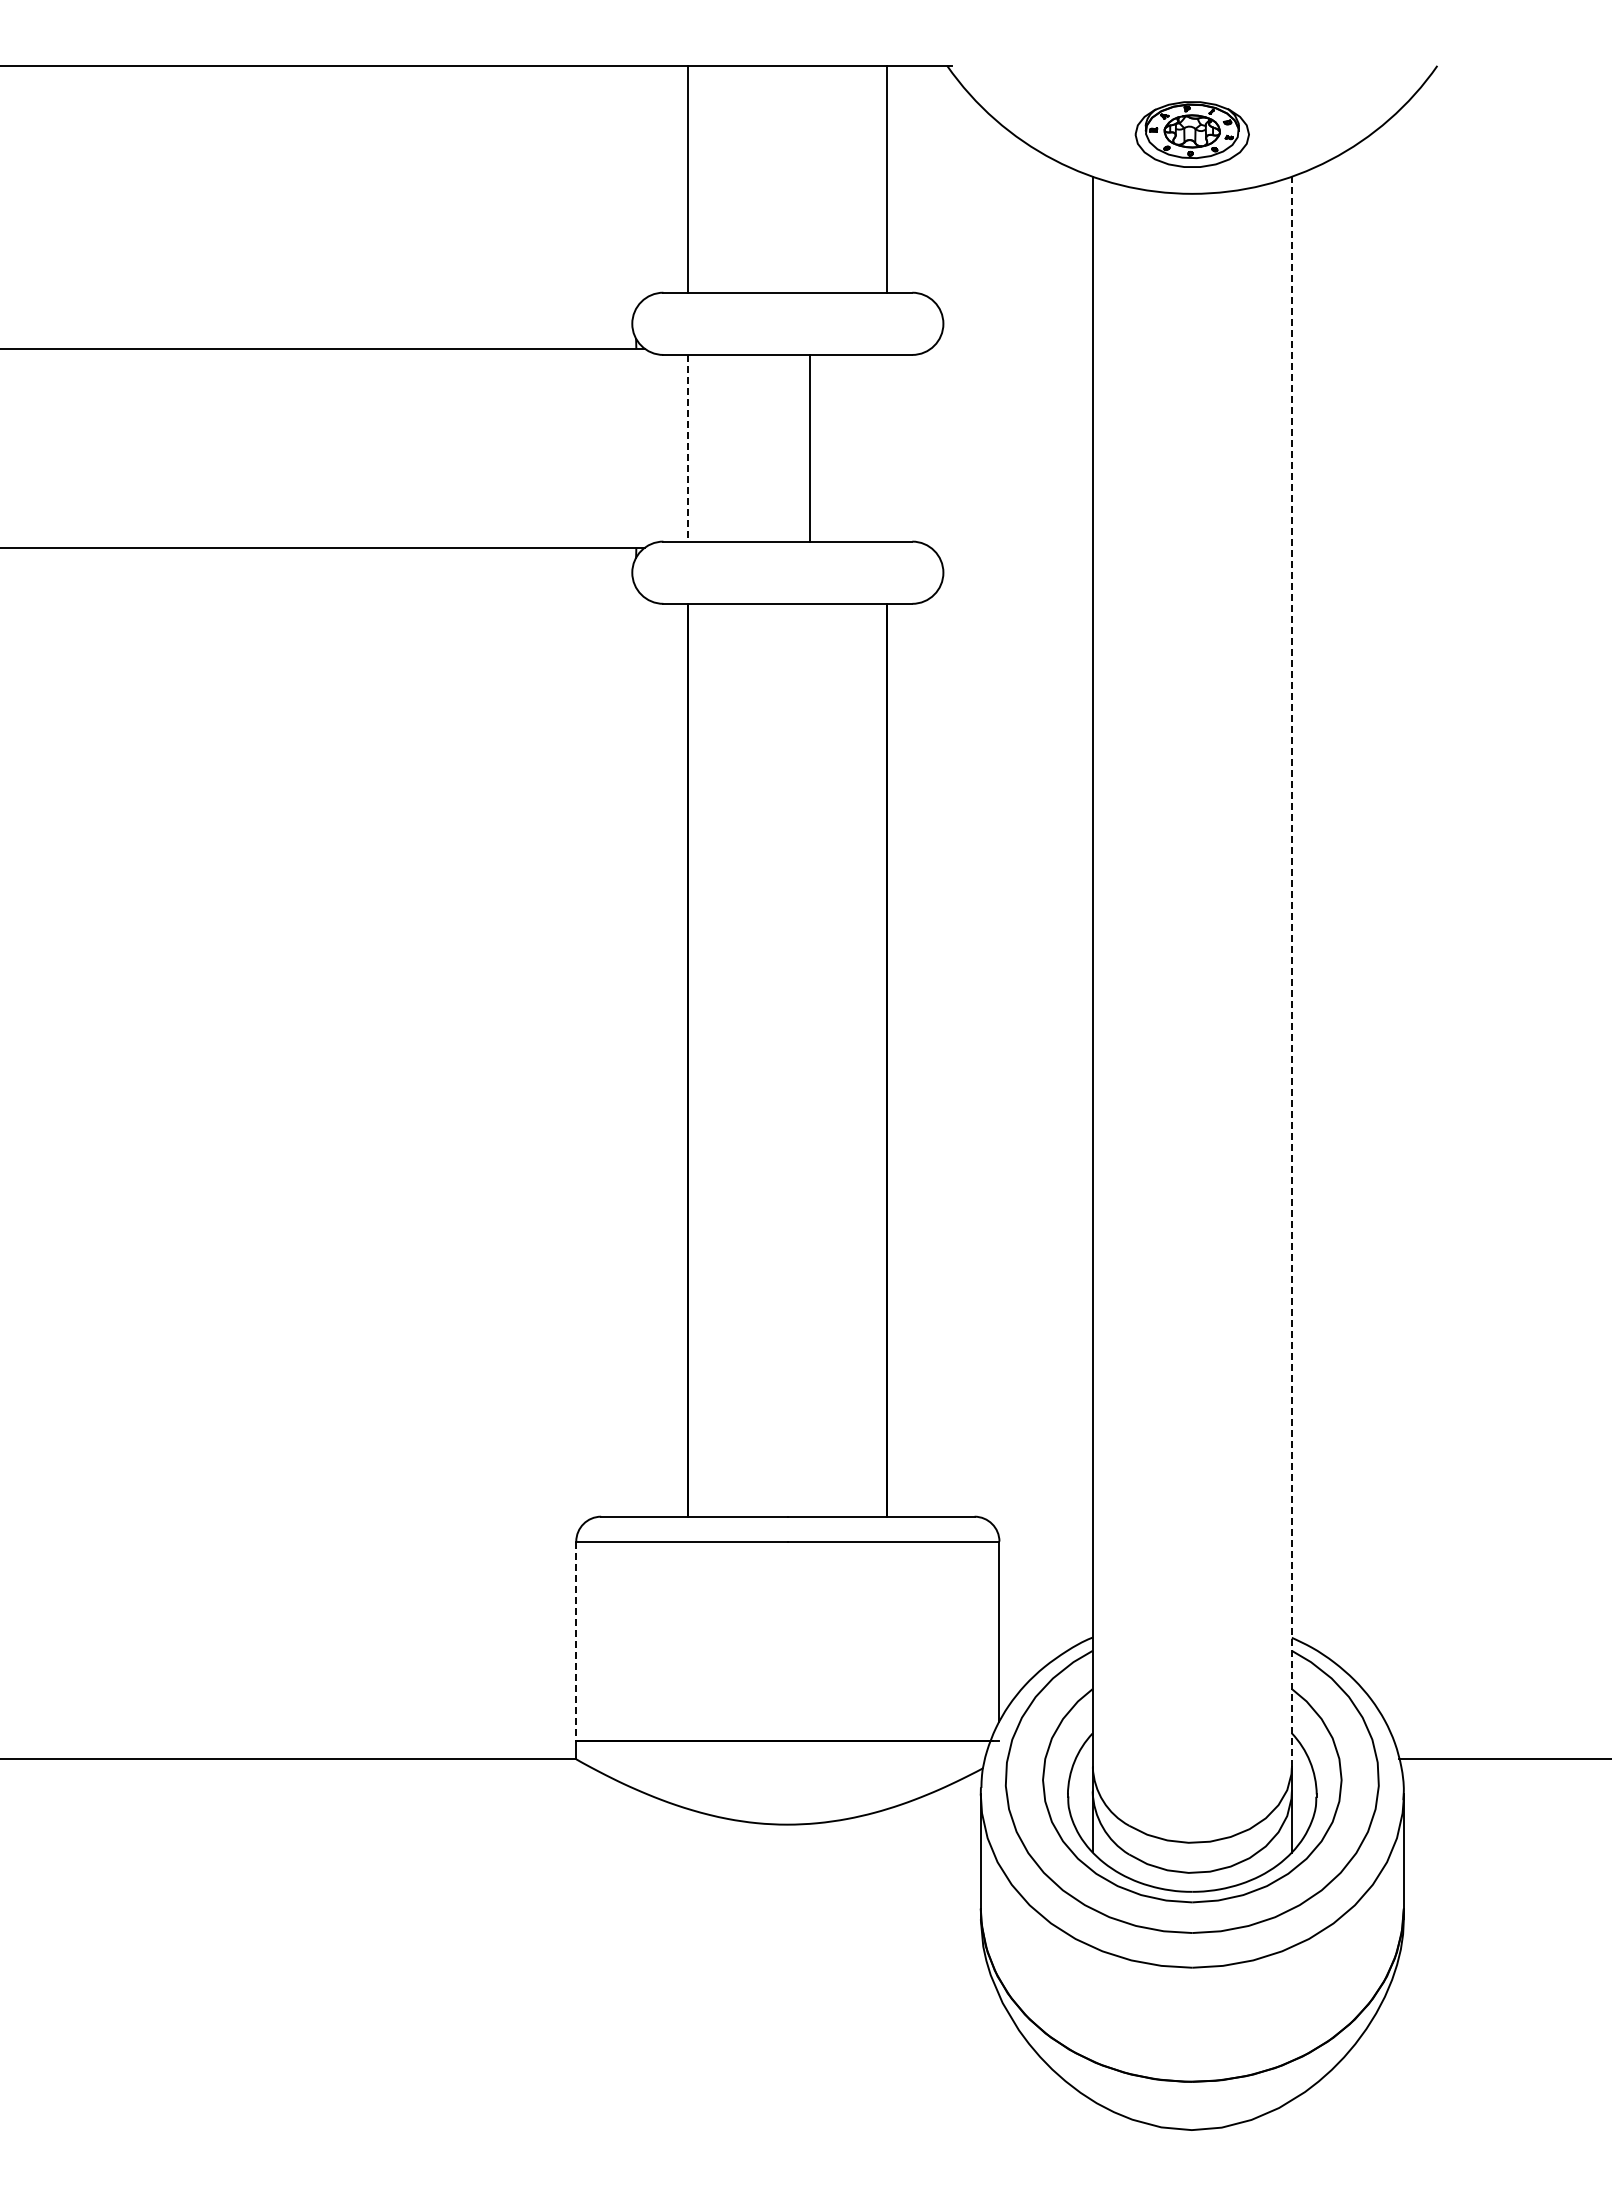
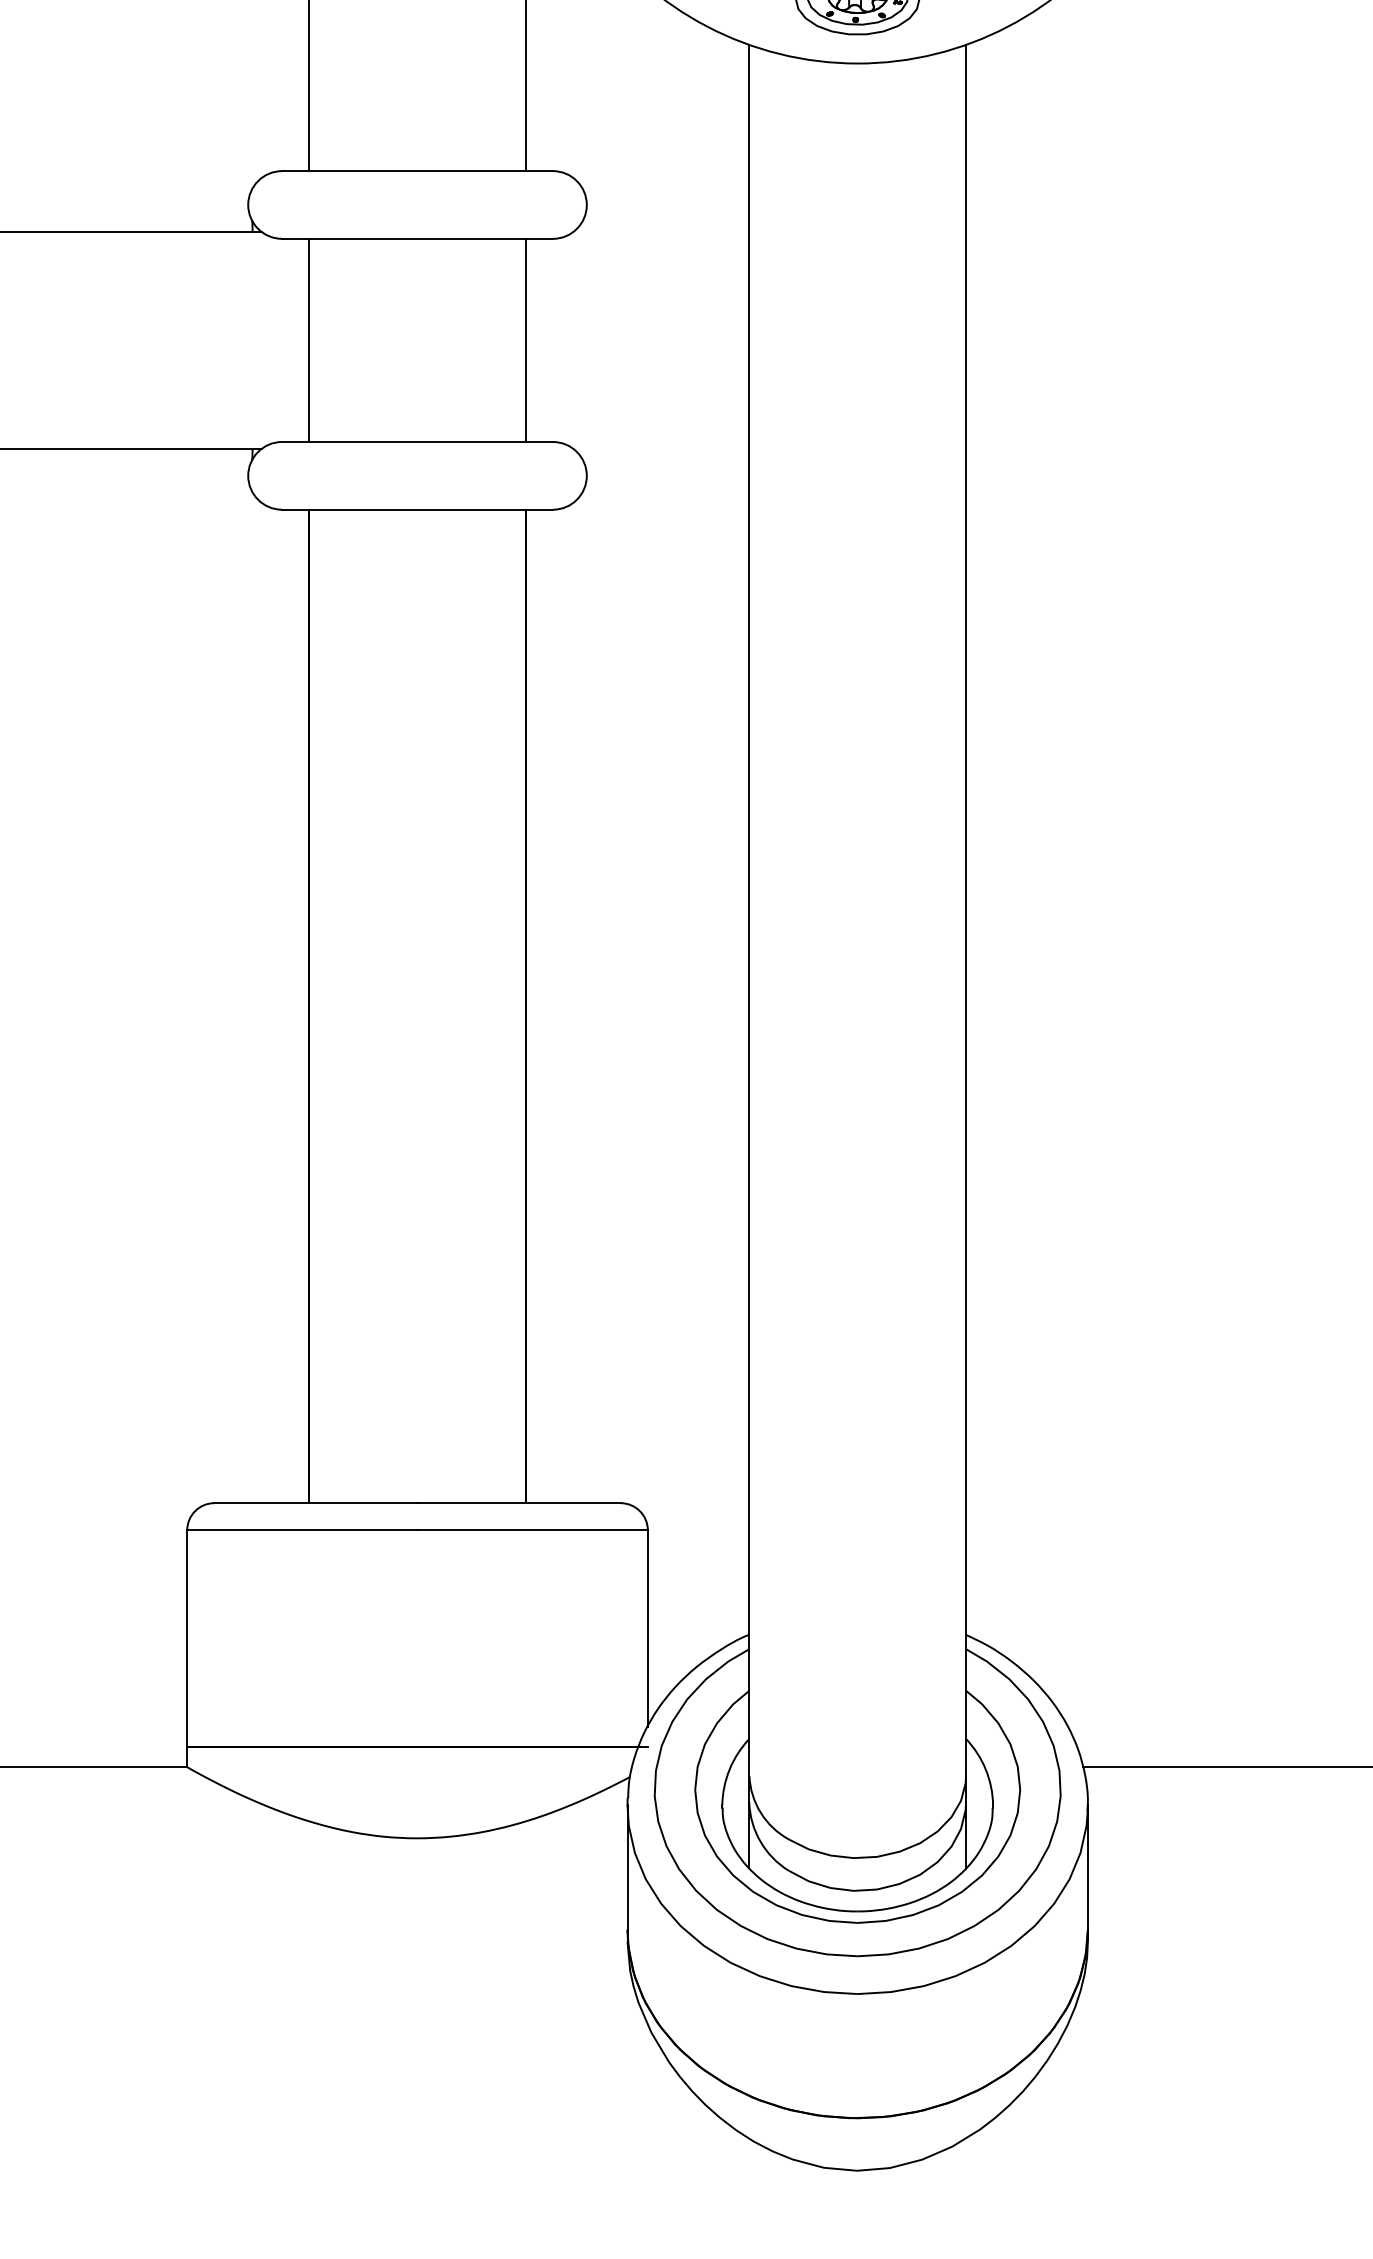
line: (810, 447) -> (525, 339), moved
line: (688, 448) -> (309, 340), dashed -> solid
line: (1291, 971) -> (965, 909), dashed -> solid
line: (576, 1641) -> (187, 1638), dashed -> solid

